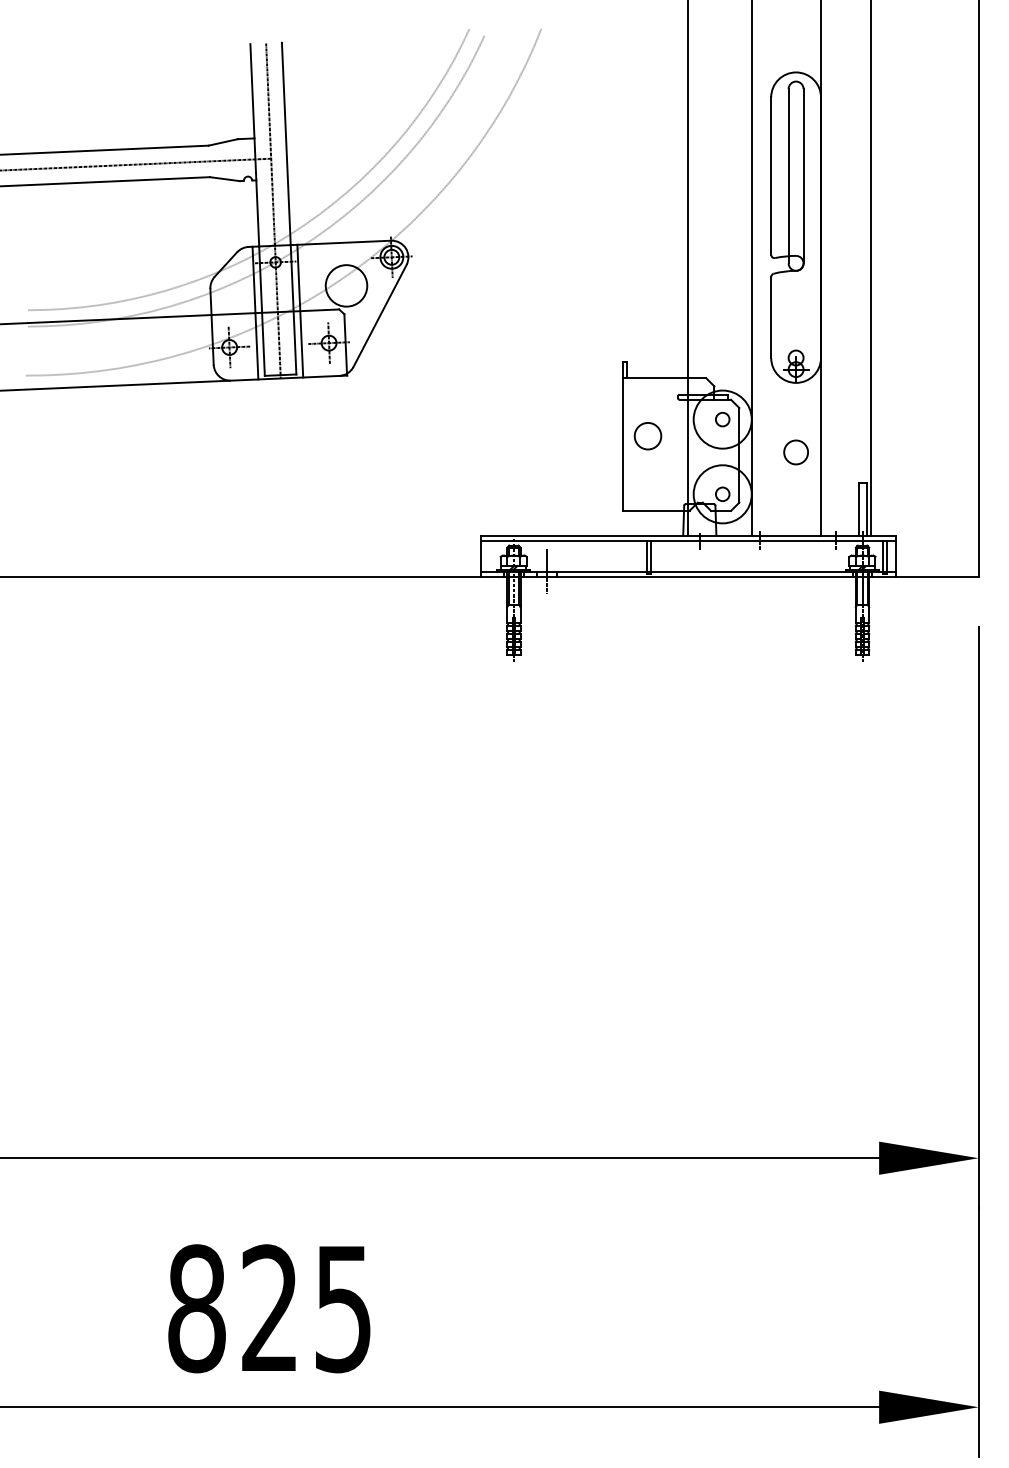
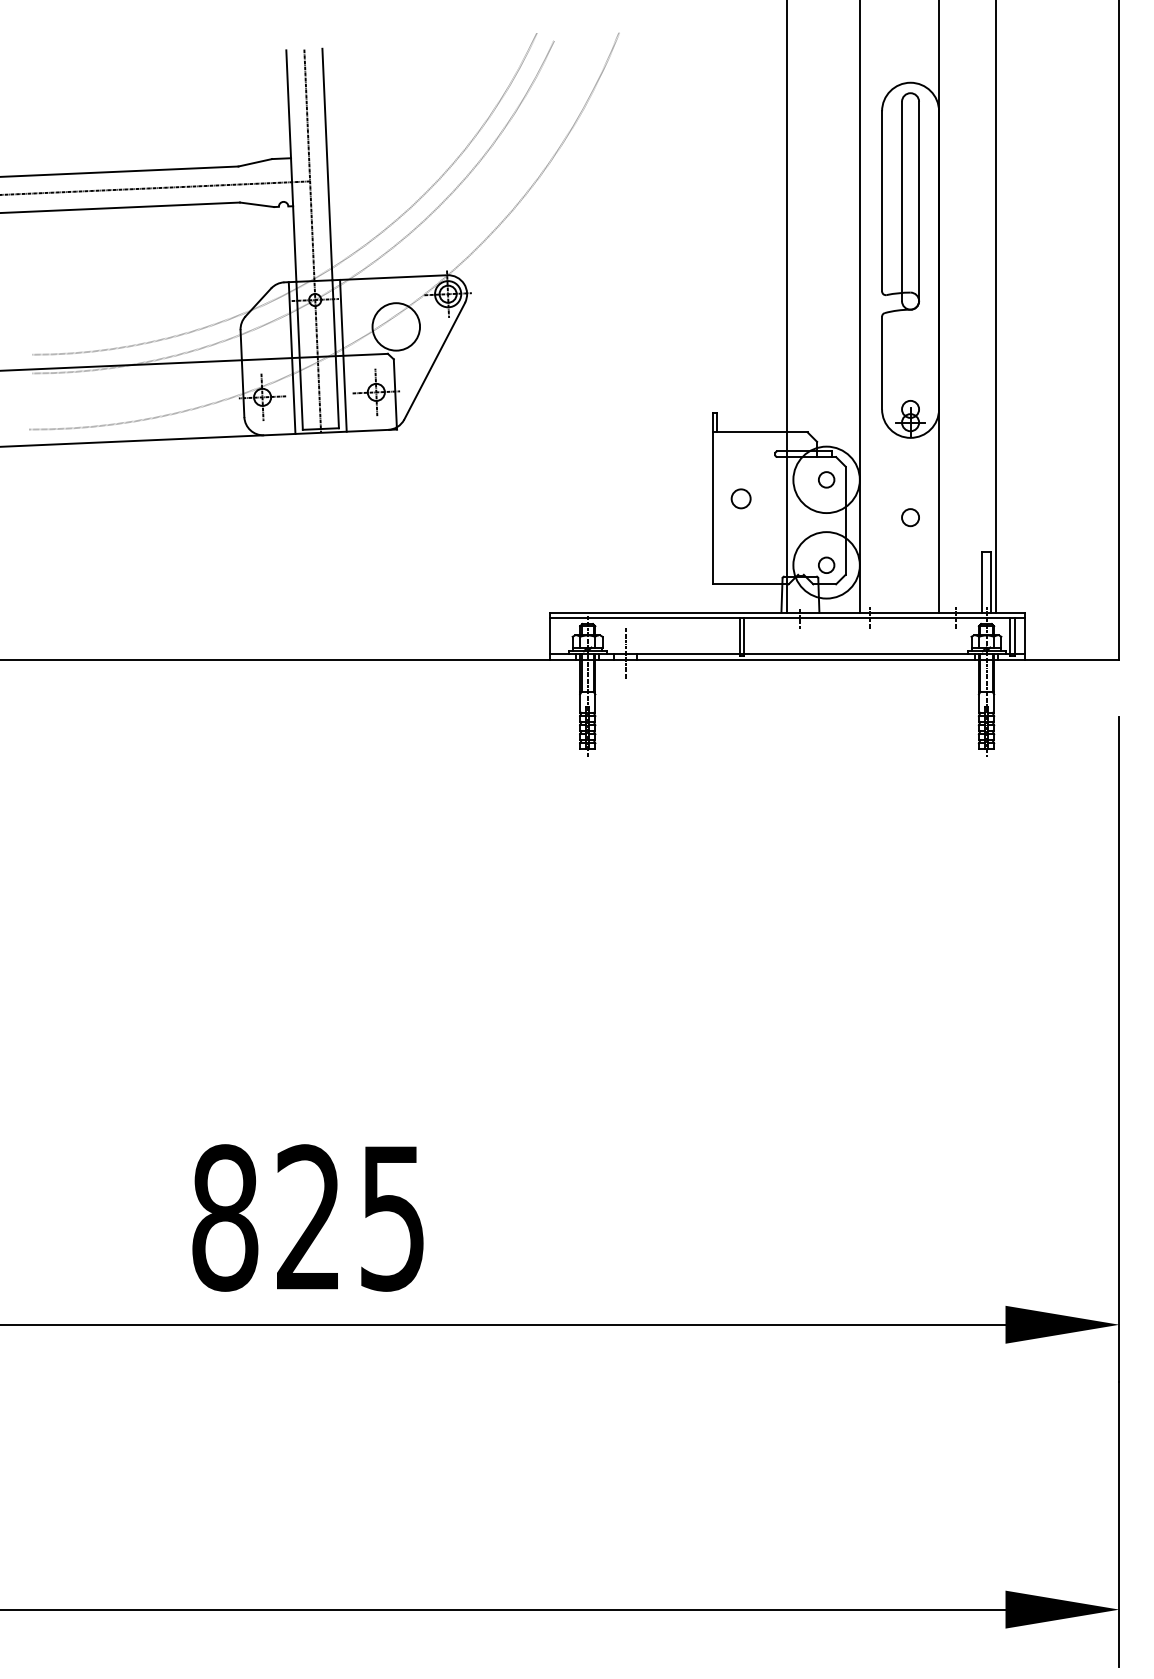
circle: (647, 435) -> (740, 498), size x0.62
circle: (796, 452) -> (910, 517), size x0.62
text: (268, 1308) -> (307, 1217), moved

